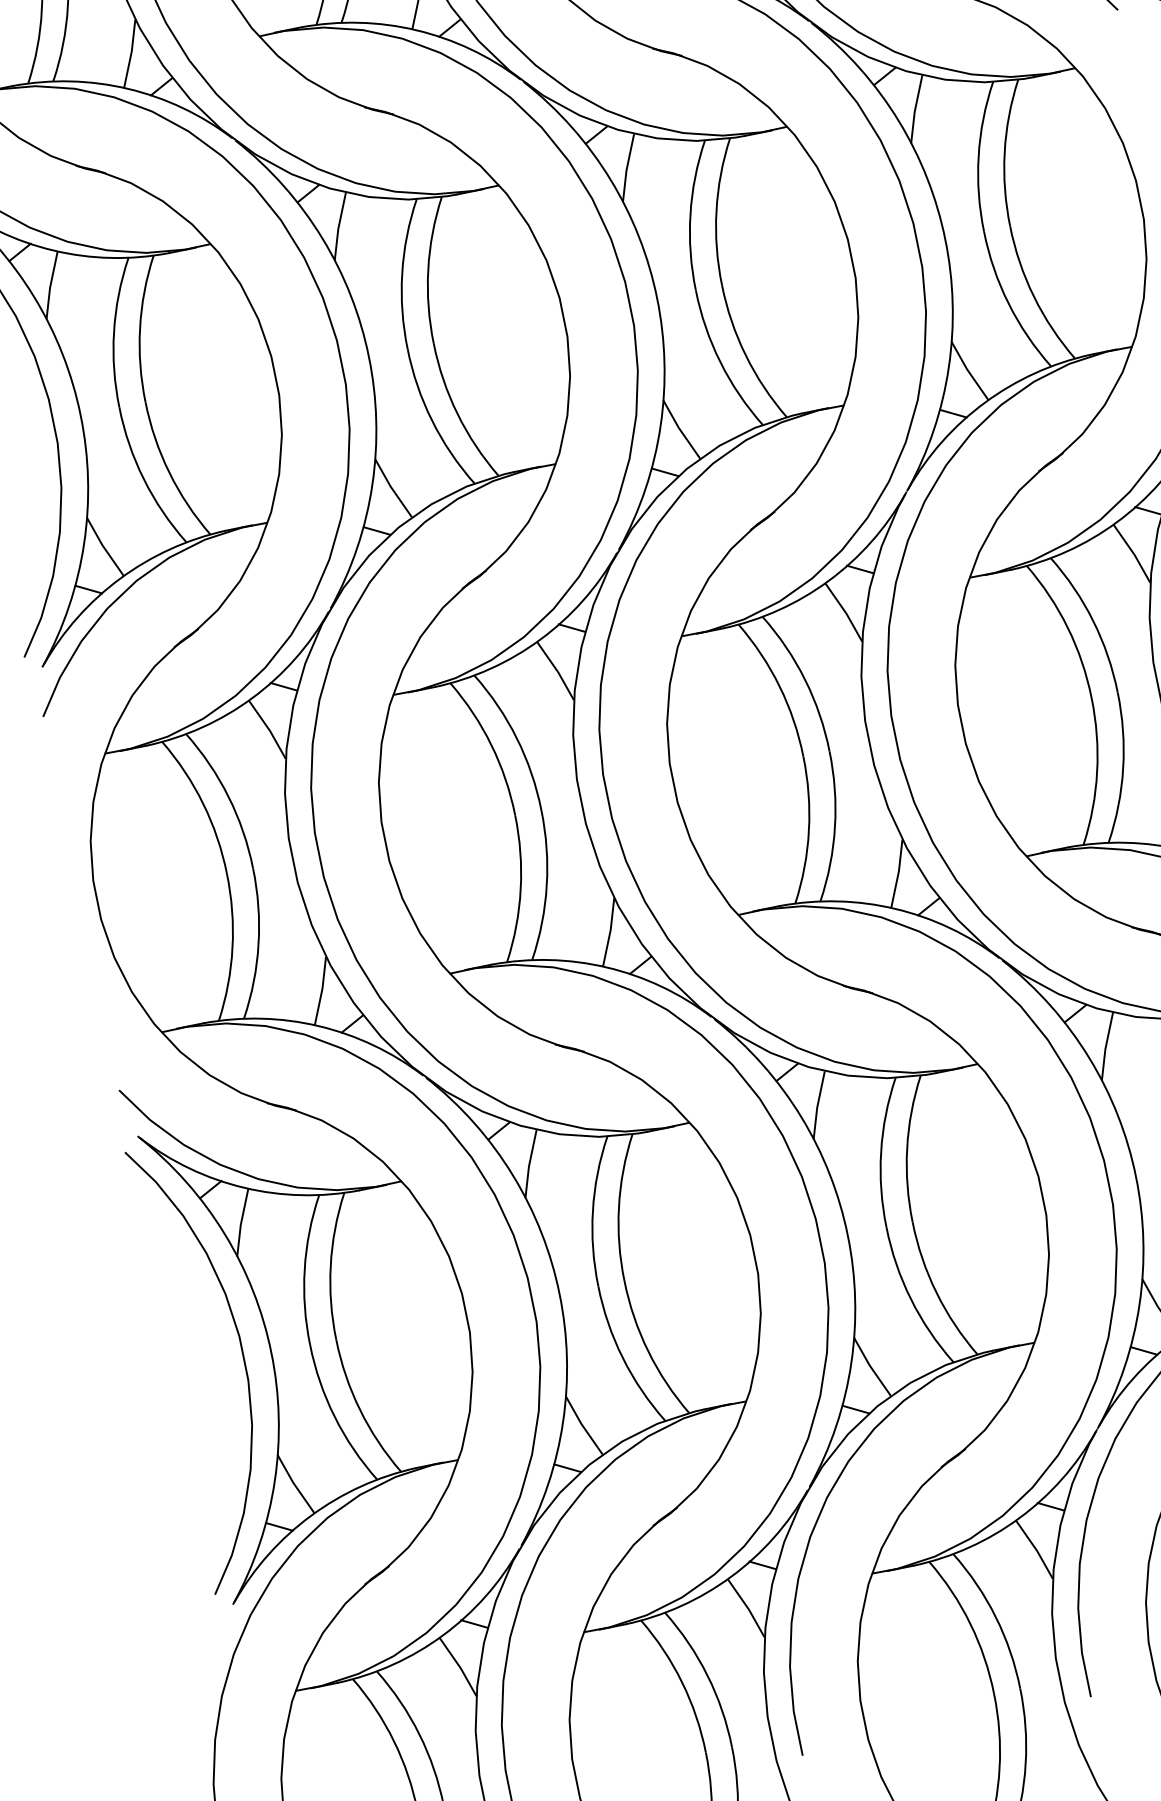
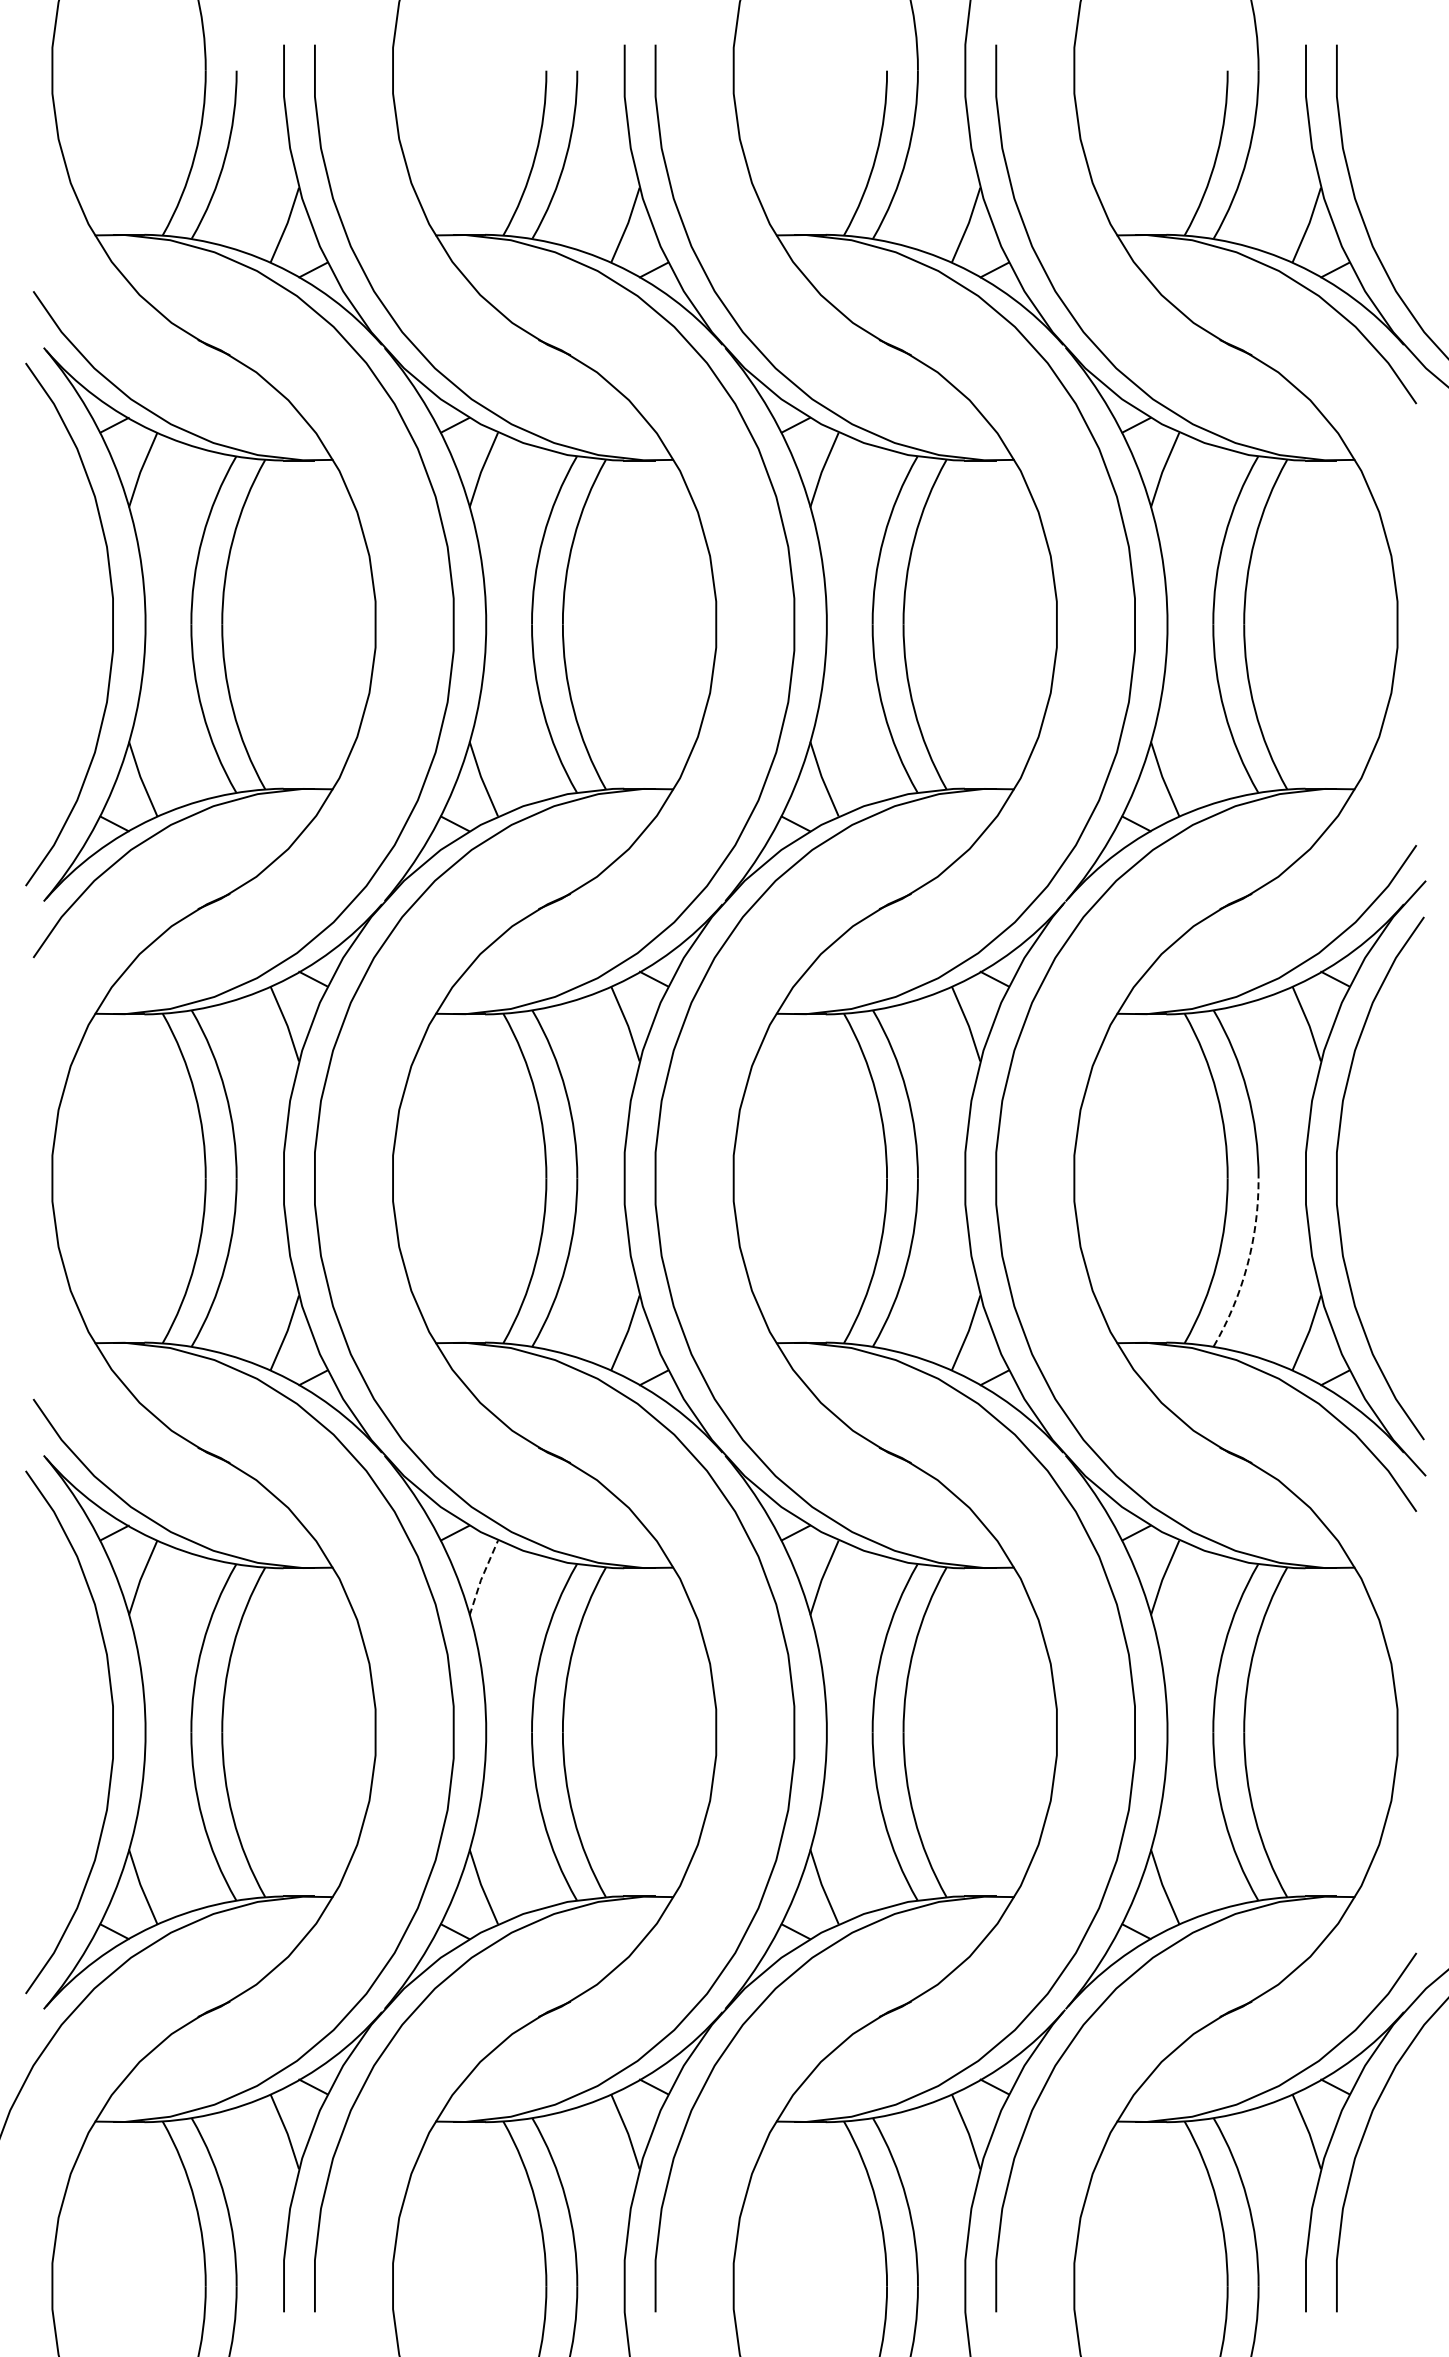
arc: (1123, 768) -> (1247, 1265), solid -> dashed
line: (529, 1163) -> (482, 1577), solid -> dashed

